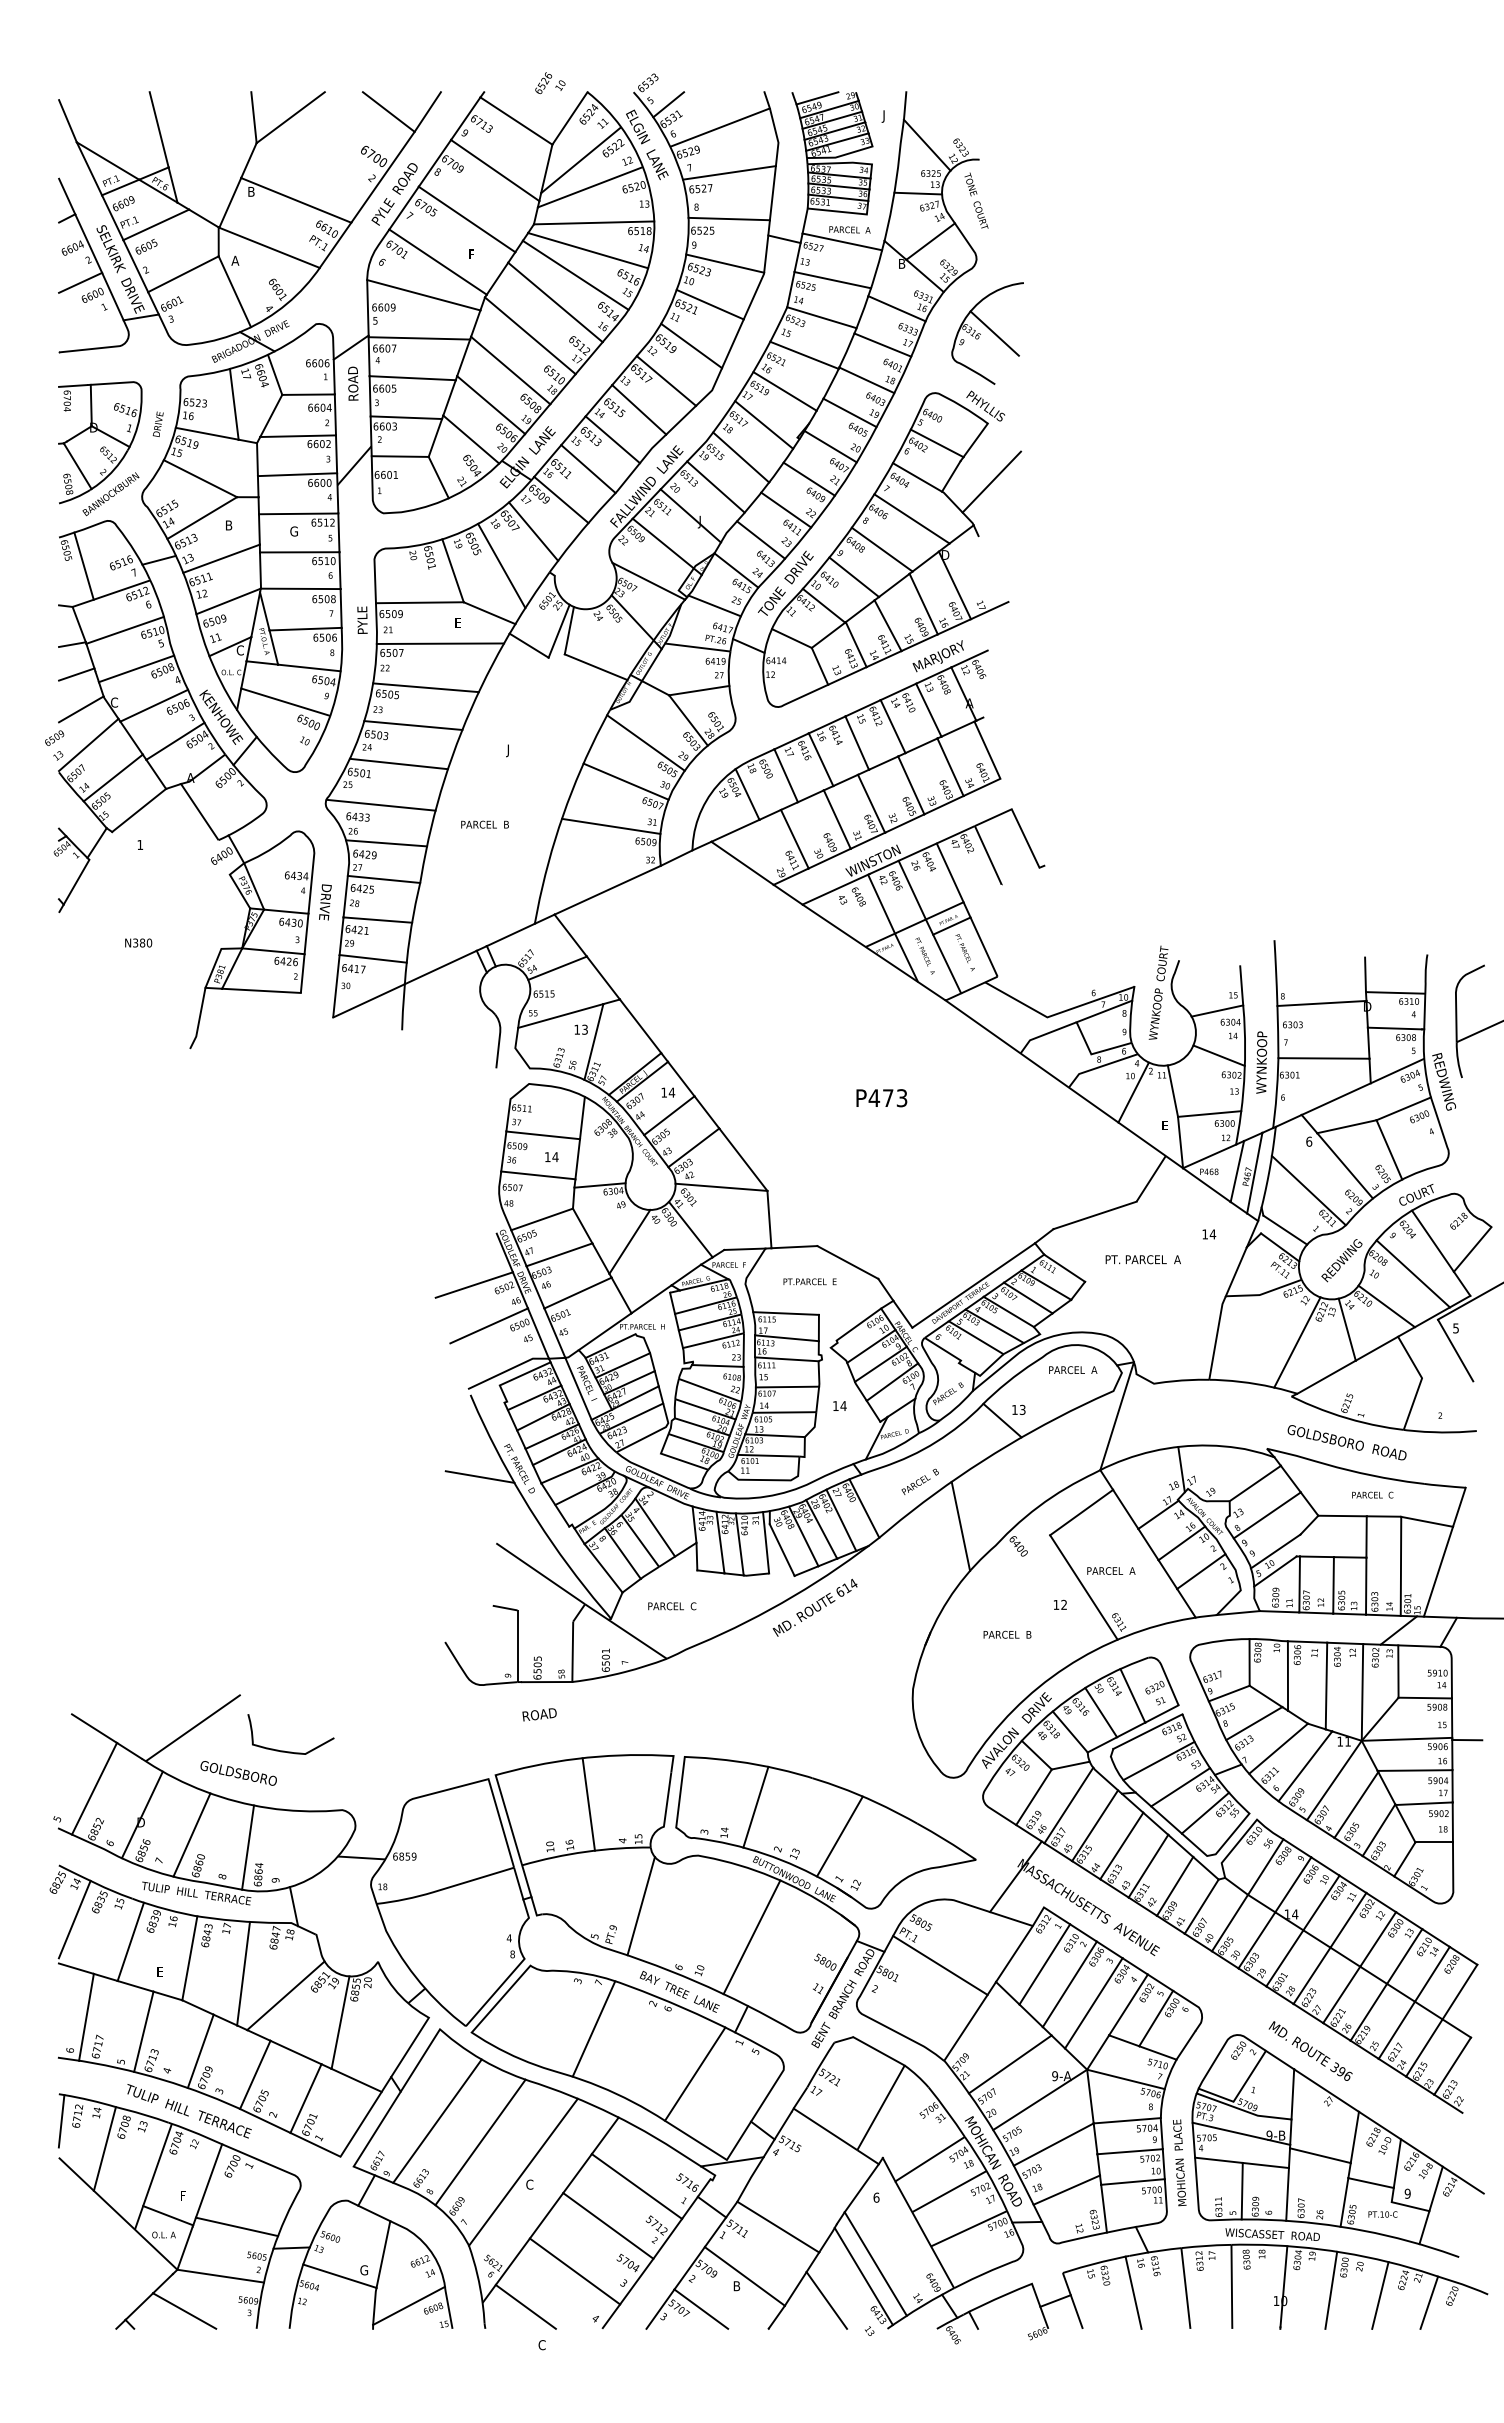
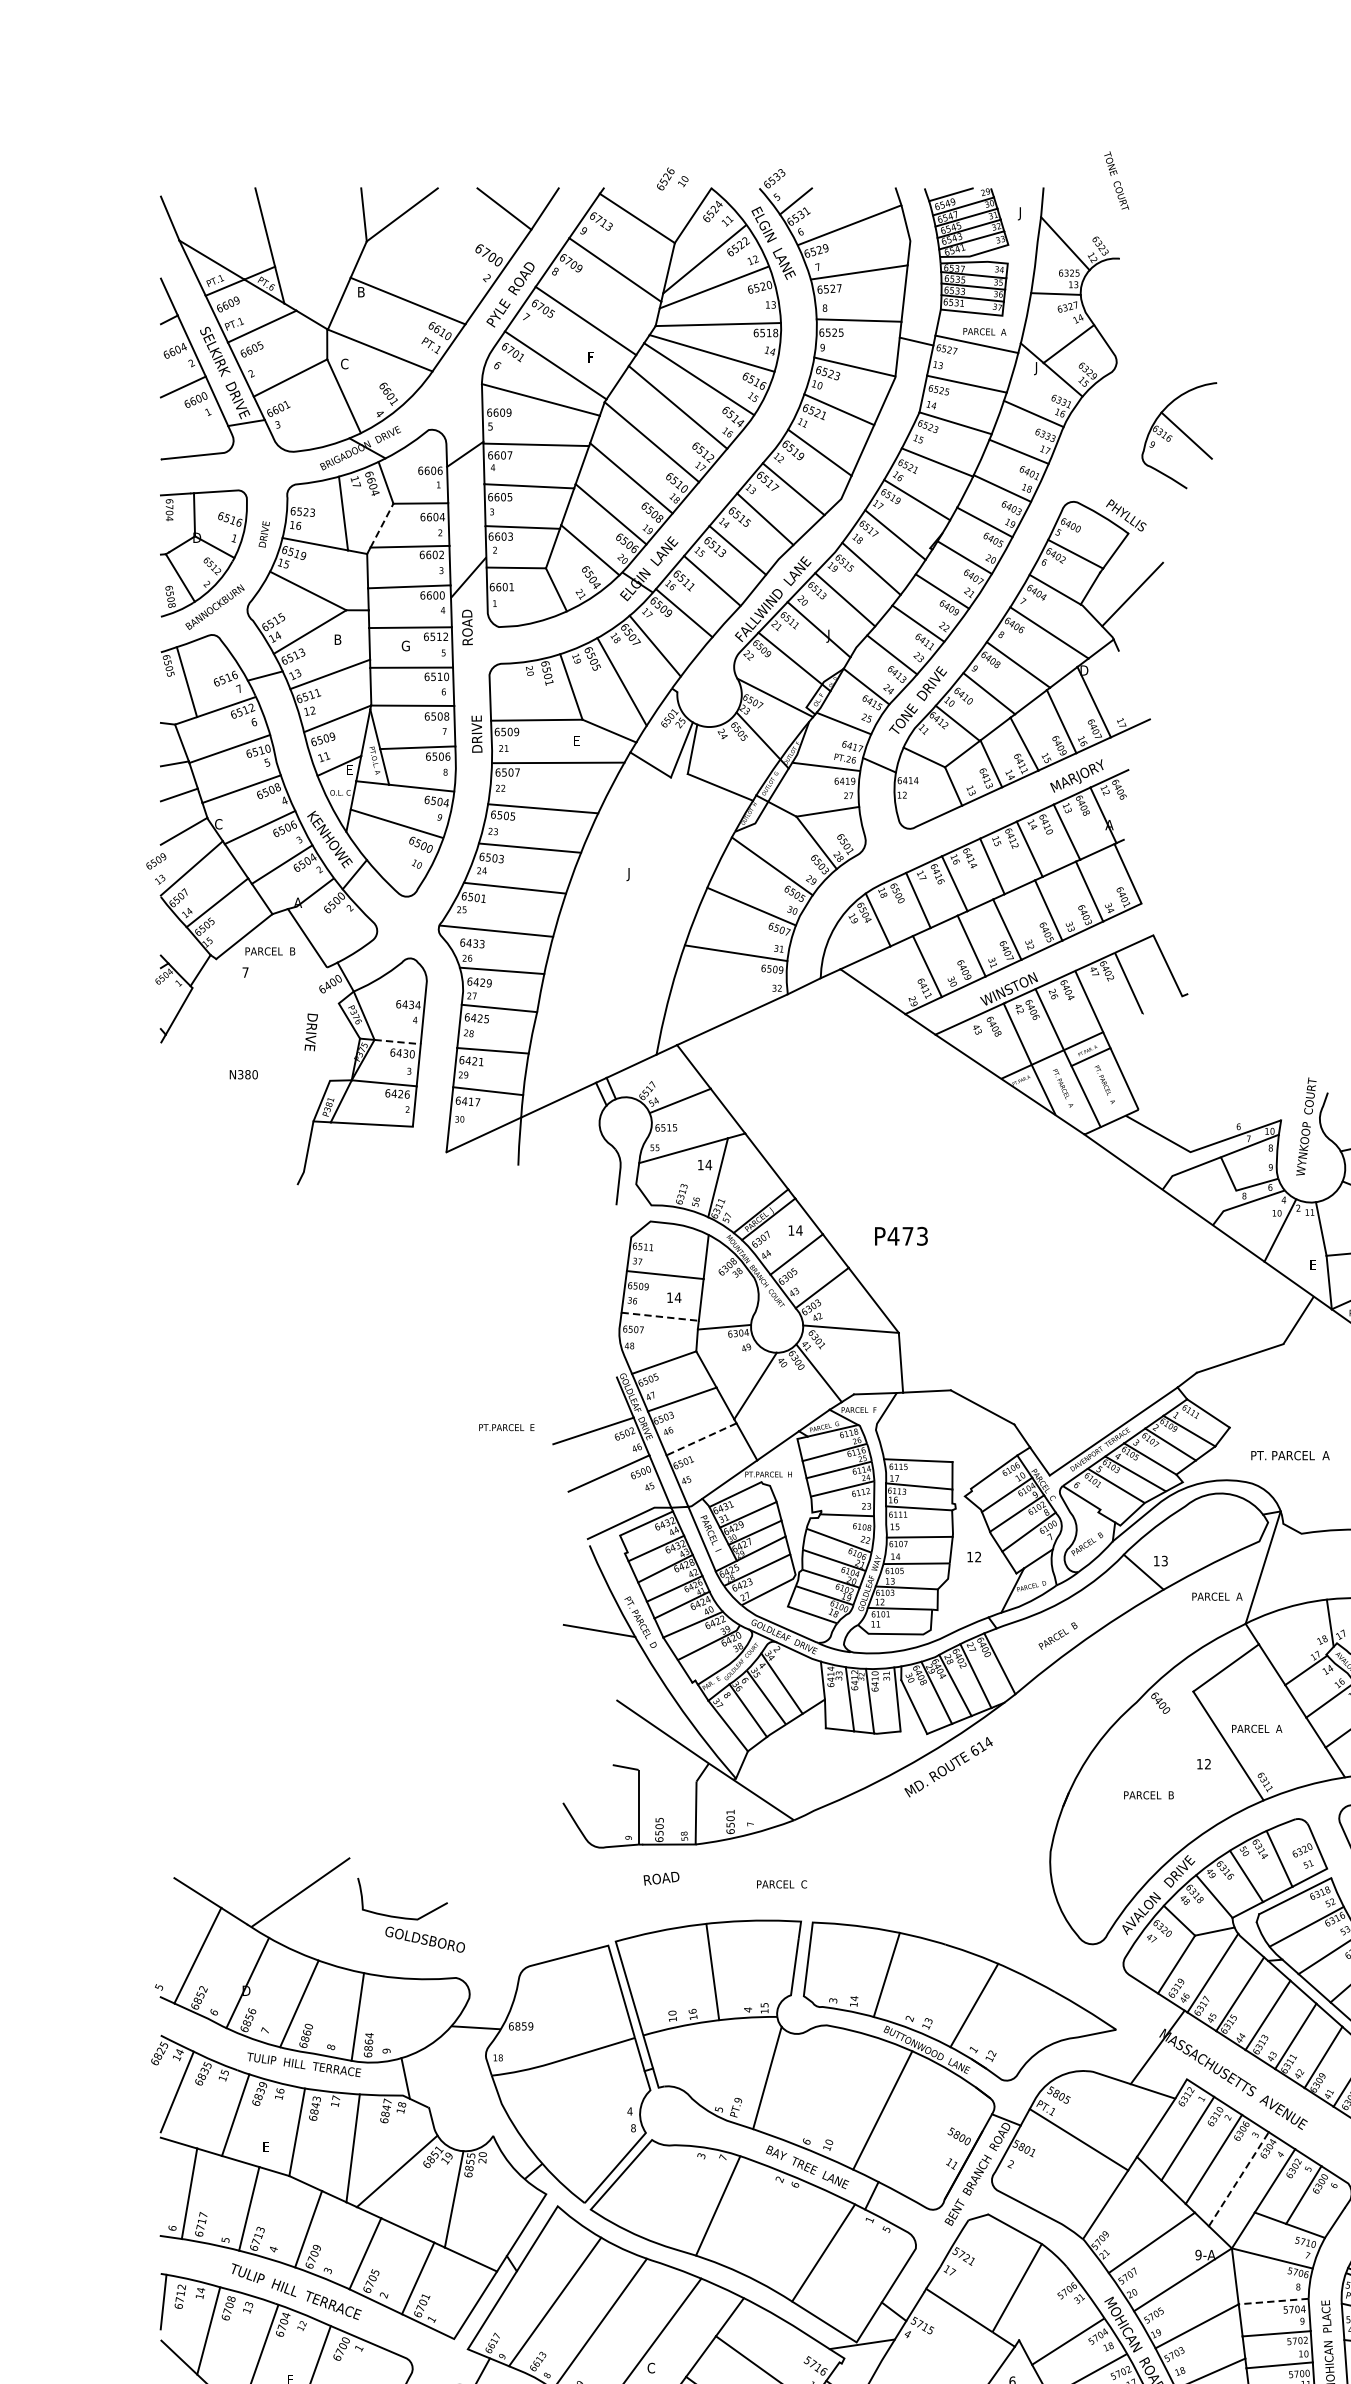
text: (976, 200) -> (1116, 180), moved
text: (235, 260) -> (344, 363), A -> C
text: (901, 265) -> (1038, 368), B -> J
part: (987, 333) -> (1179, 435), moved
text: (353, 383) -> (467, 627), moved
line: (271, 415) -> (382, 525), solid -> dashed
text: (362, 615) -> (477, 733), PYLE -> DRIVE
text: (239, 650) -> (348, 769), C -> E
text: (484, 824) -> (269, 951), moved
text: (140, 844) -> (245, 972), 1 -> 7
text: (325, 902) -> (311, 1032), moved
line: (286, 911) -> (397, 1041), solid -> dashed
text: (584, 1029) -> (708, 1164), 13 -> 14
text: (881, 1098) -> (901, 1236), moved
line: (538, 1175) -> (660, 1316), solid -> dashed
text: (1142, 1259) -> (1289, 1455), moved
text: (809, 1281) -> (506, 1427), moved
line: (578, 1293) -> (702, 1439), solid -> dashed
text: (1073, 1369) -> (1217, 1596), moved
text: (843, 1405) -> (978, 1556), 14 -> 12
line: (960, 1525) -> (1099, 1681), removed
text: (672, 1606) -> (782, 1884), moved
text: (238, 1773) -> (424, 1939), moved
line: (1093, 2003) -> (1238, 2179), solid -> dashed
line: (1127, 2120) -> (1273, 2301), solid -> dashed

